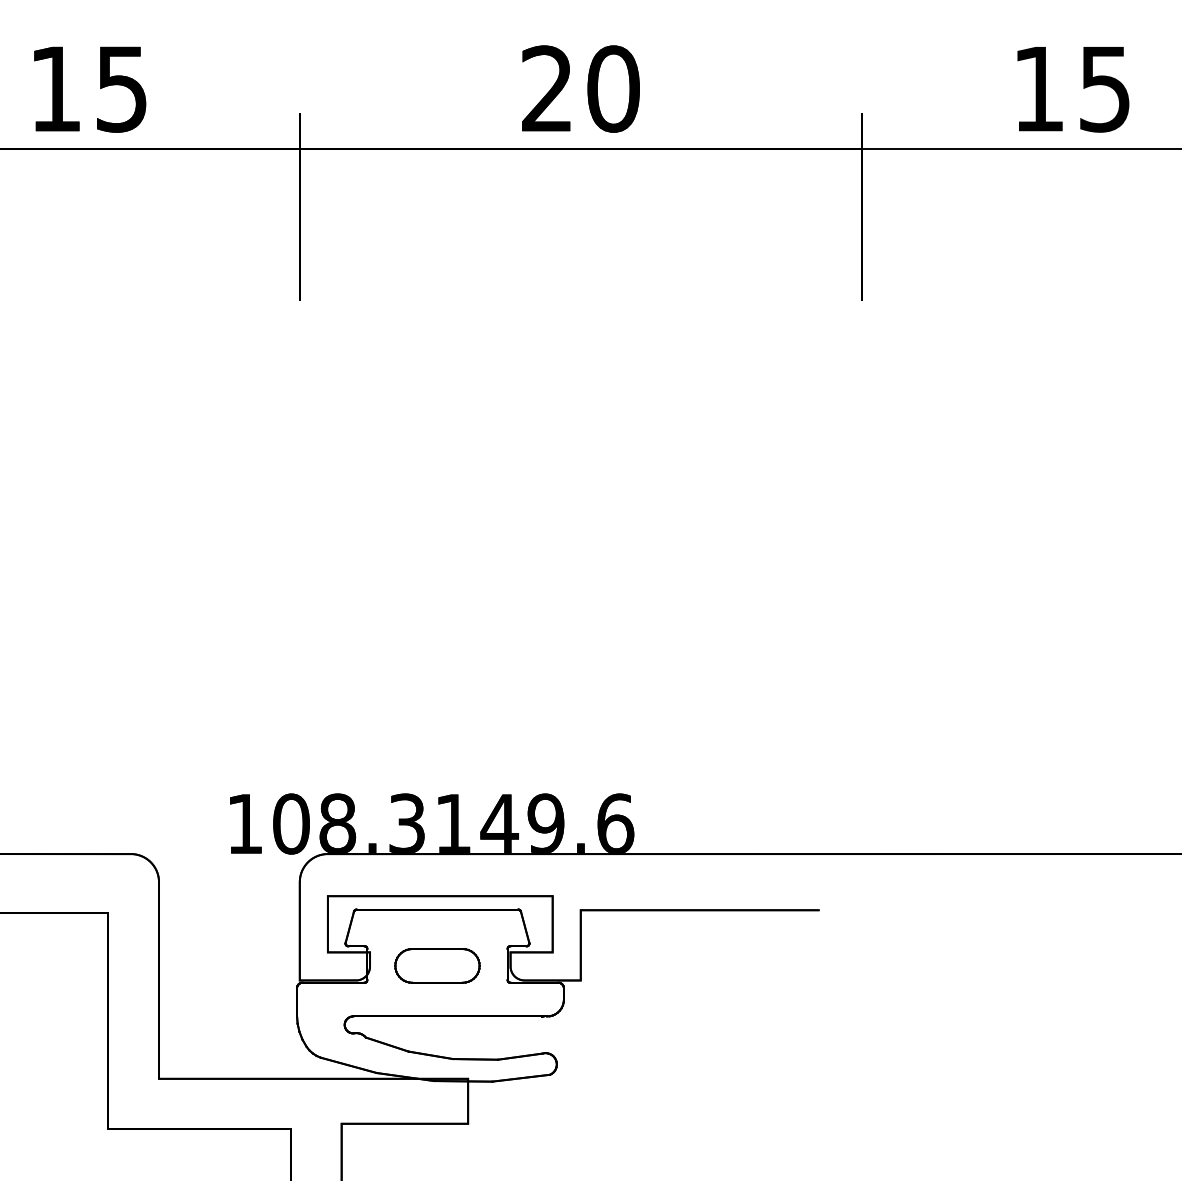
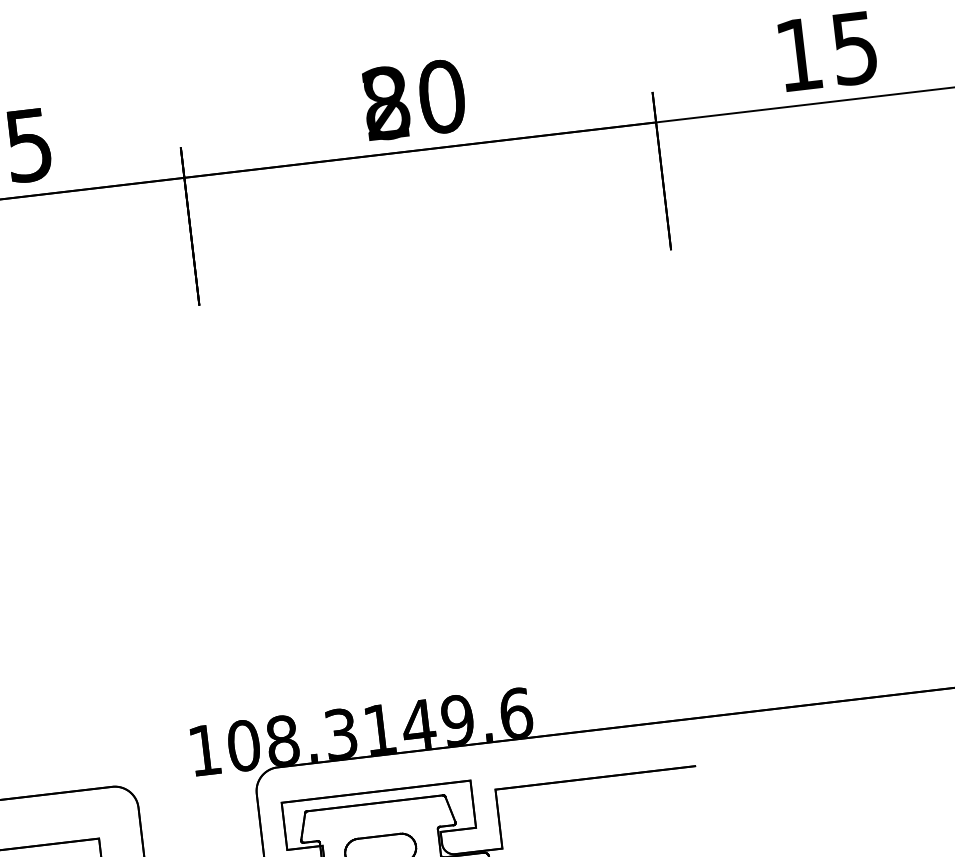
text: (547, 88) -> (386, 102), 20 -> 80

